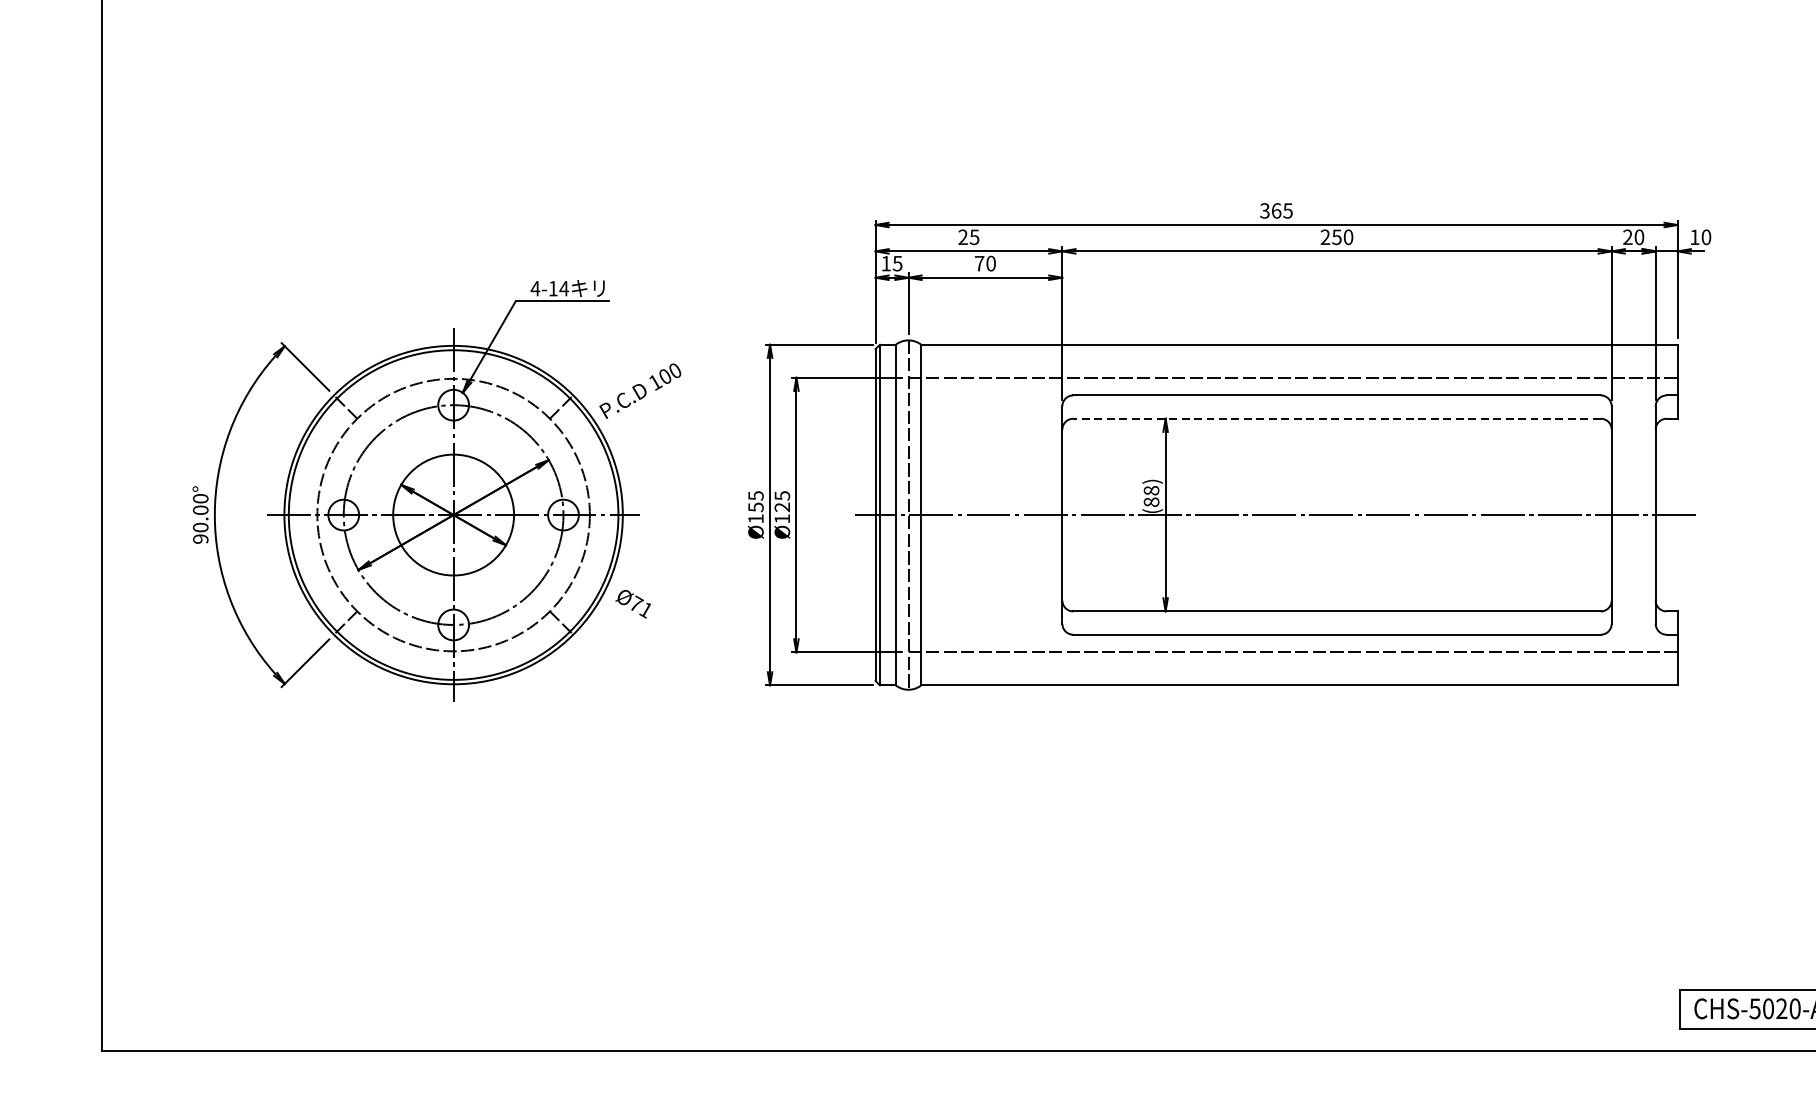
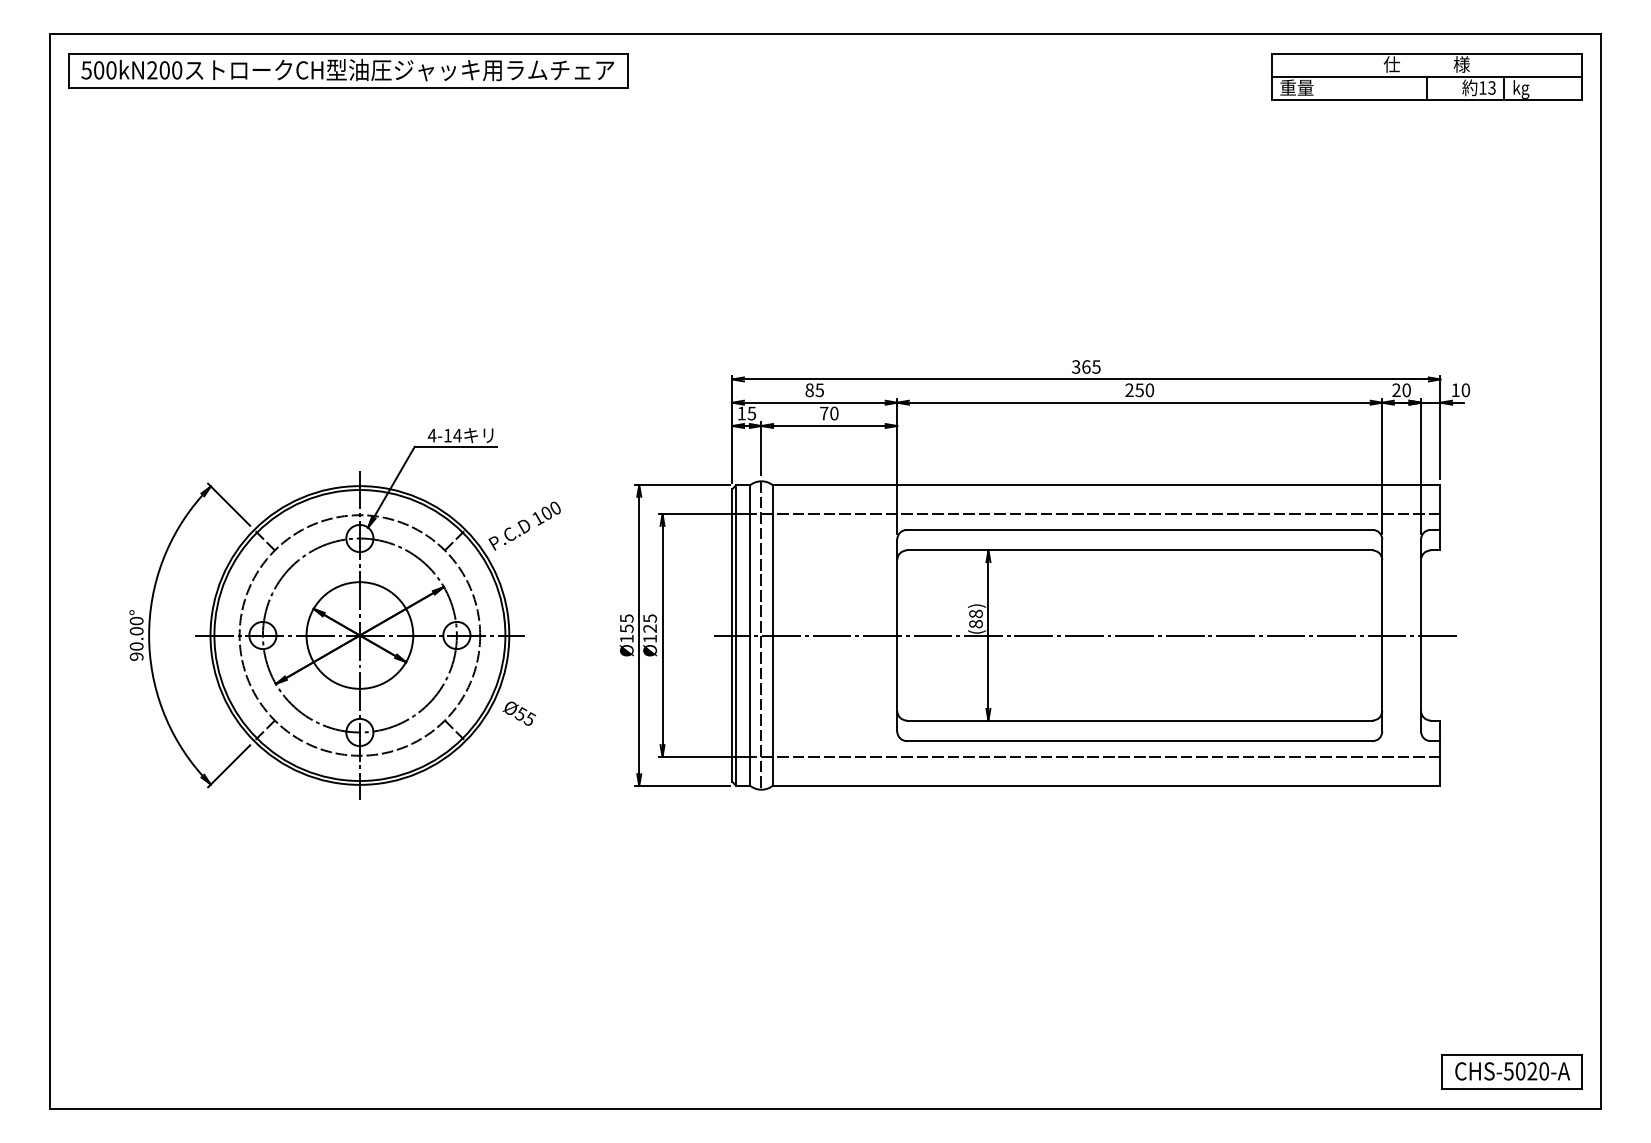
text: (962, 237) -> (809, 390), 25 -> 85
line: (1336, 418) -> (1139, 550), dashed -> solid
text: (641, 606) -> (525, 716), Ø71 -> Ø55

